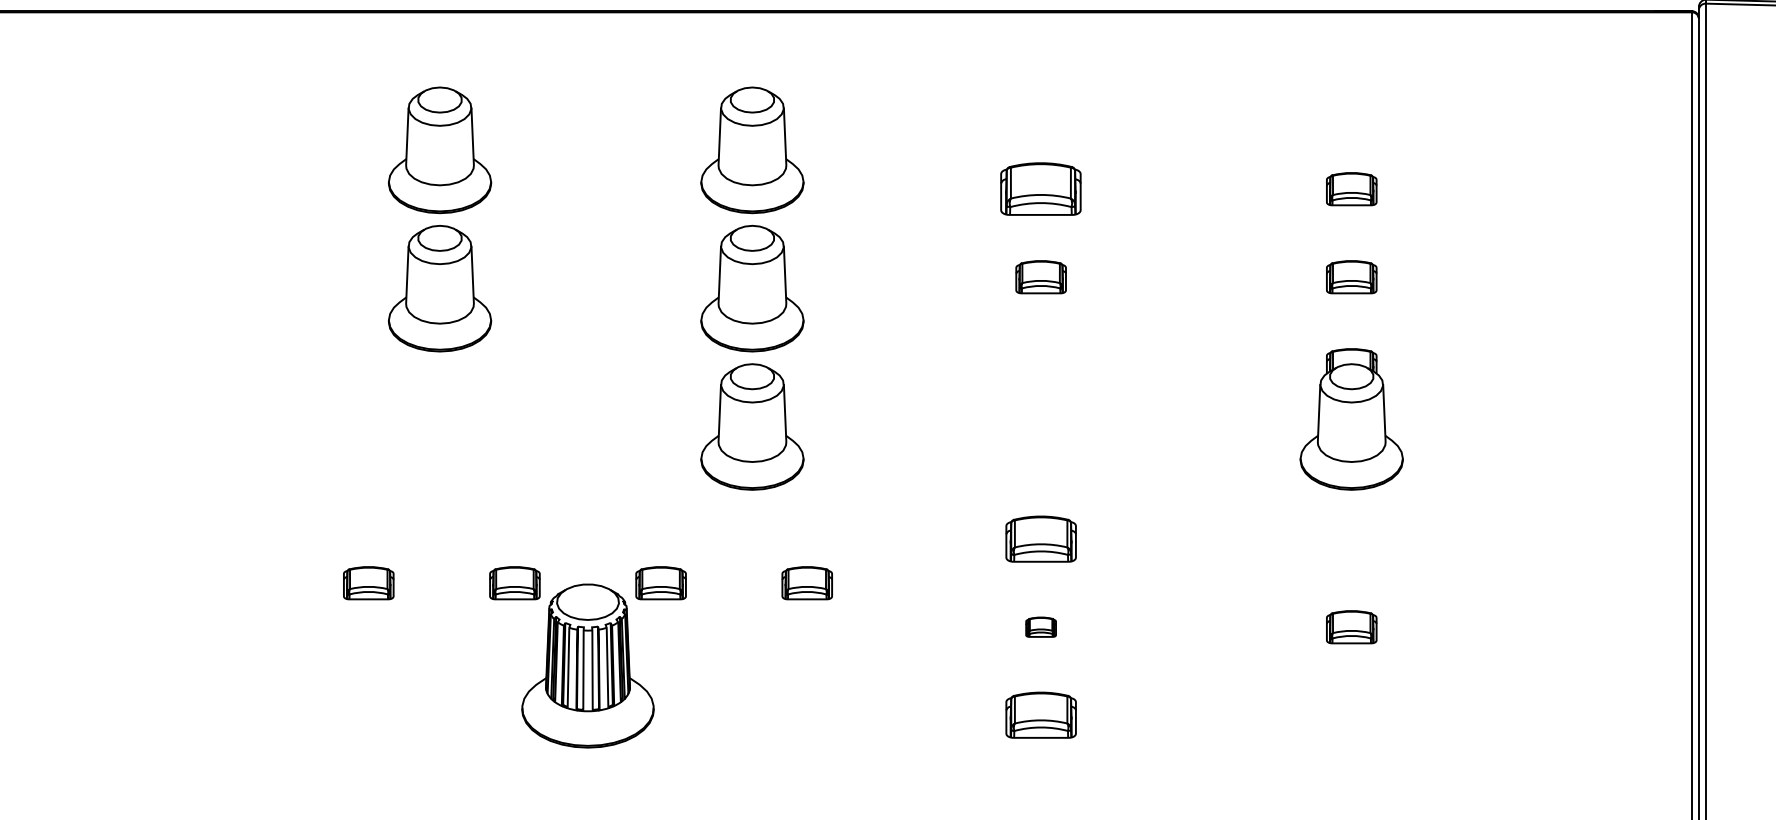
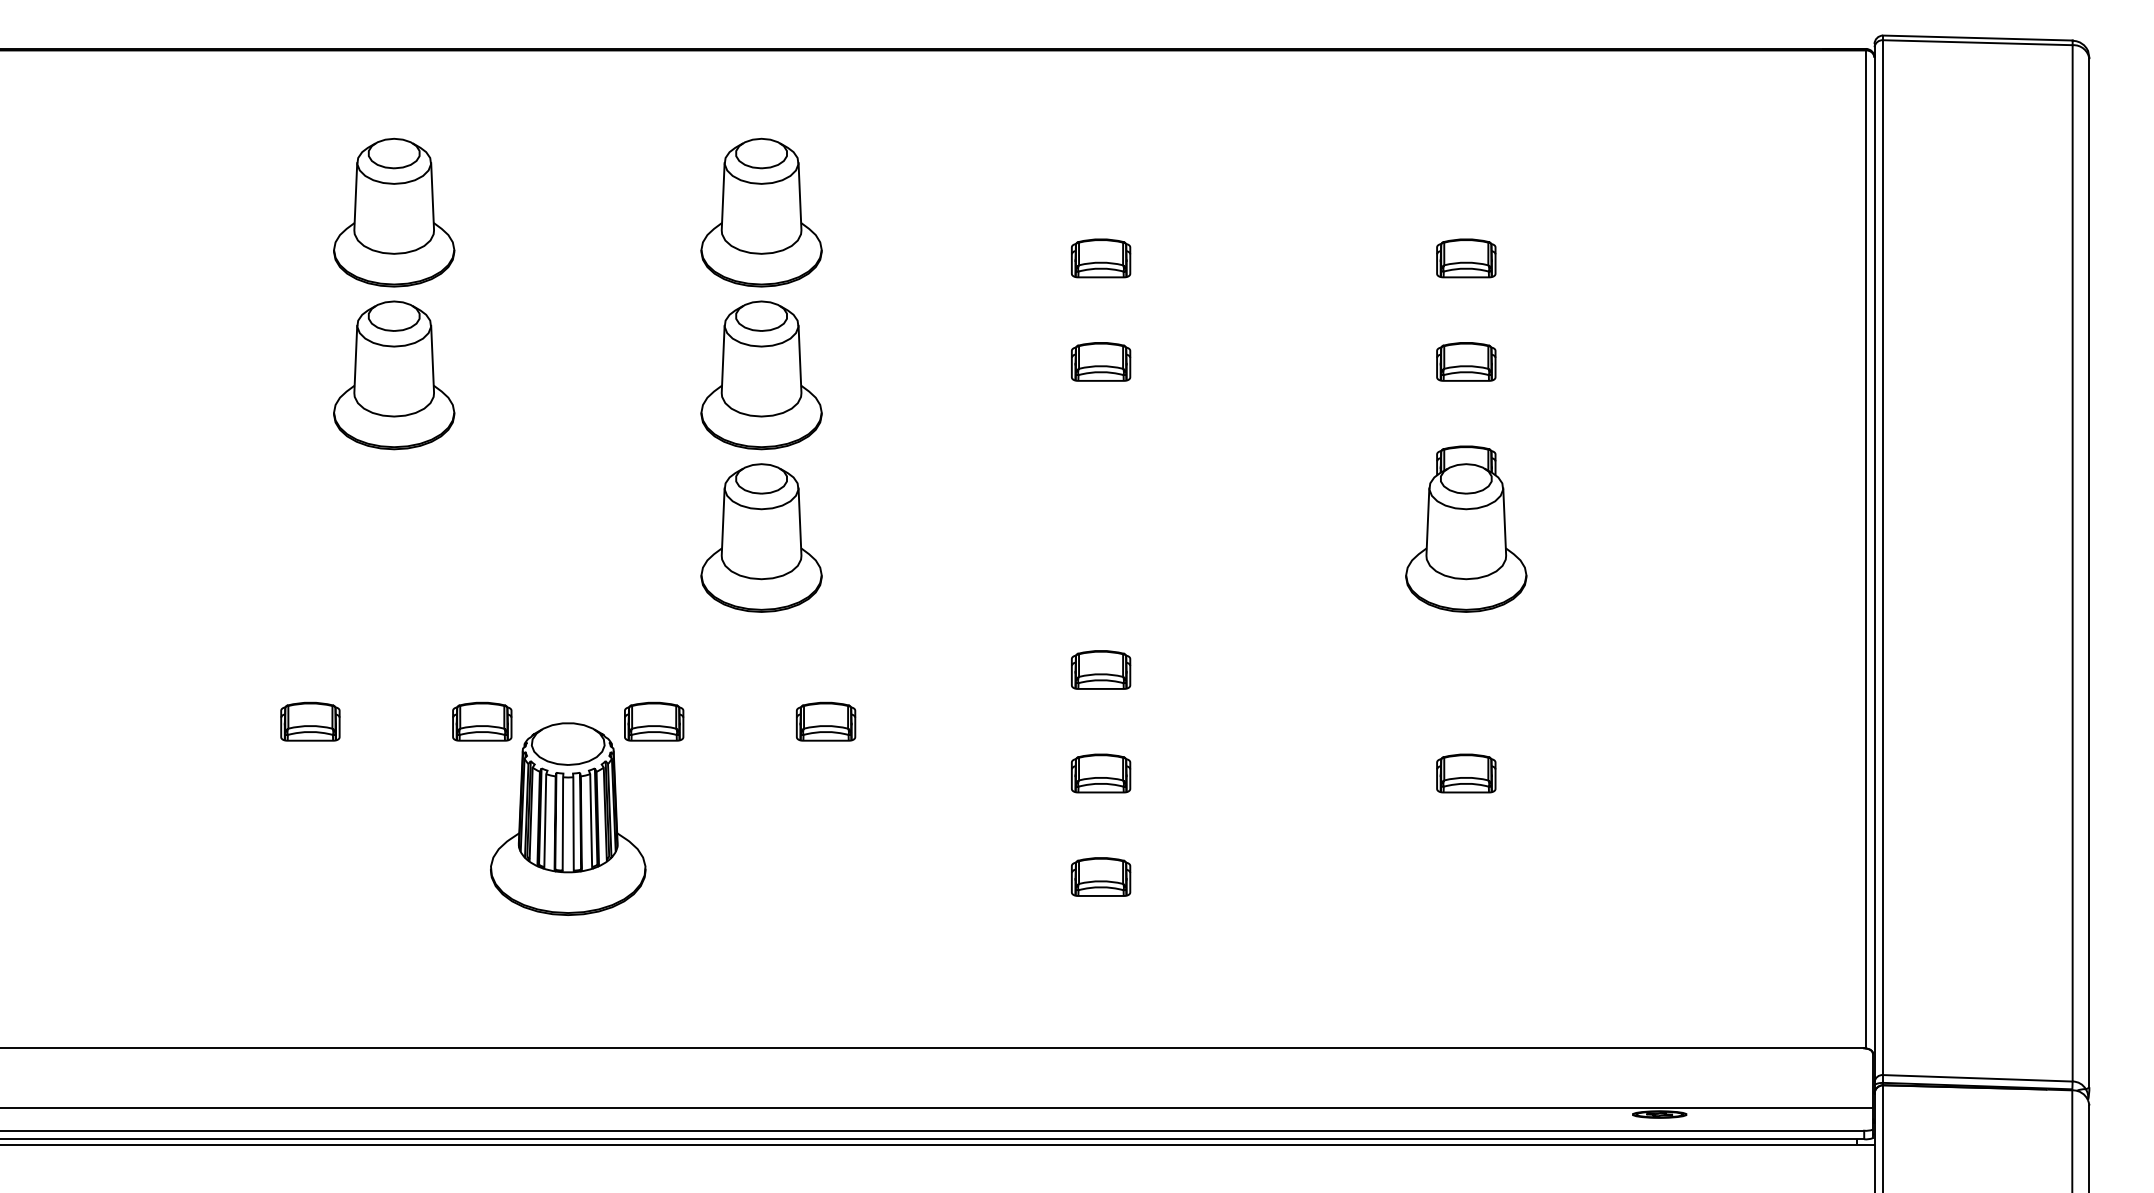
part: (1041, 189) -> (1101, 258), size x0.62
part: (1040, 538) -> (1100, 669), size x0.71
part: (1040, 627) -> (1100, 773), size x1.67
part: (1040, 714) -> (1100, 876), size x0.71

